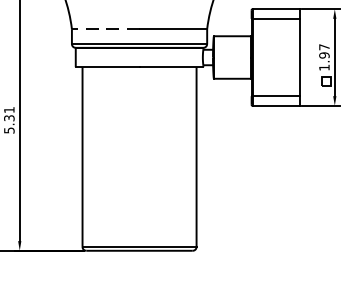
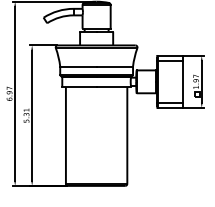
line: (104, 29) -> (77, 66), dashed -> solid

